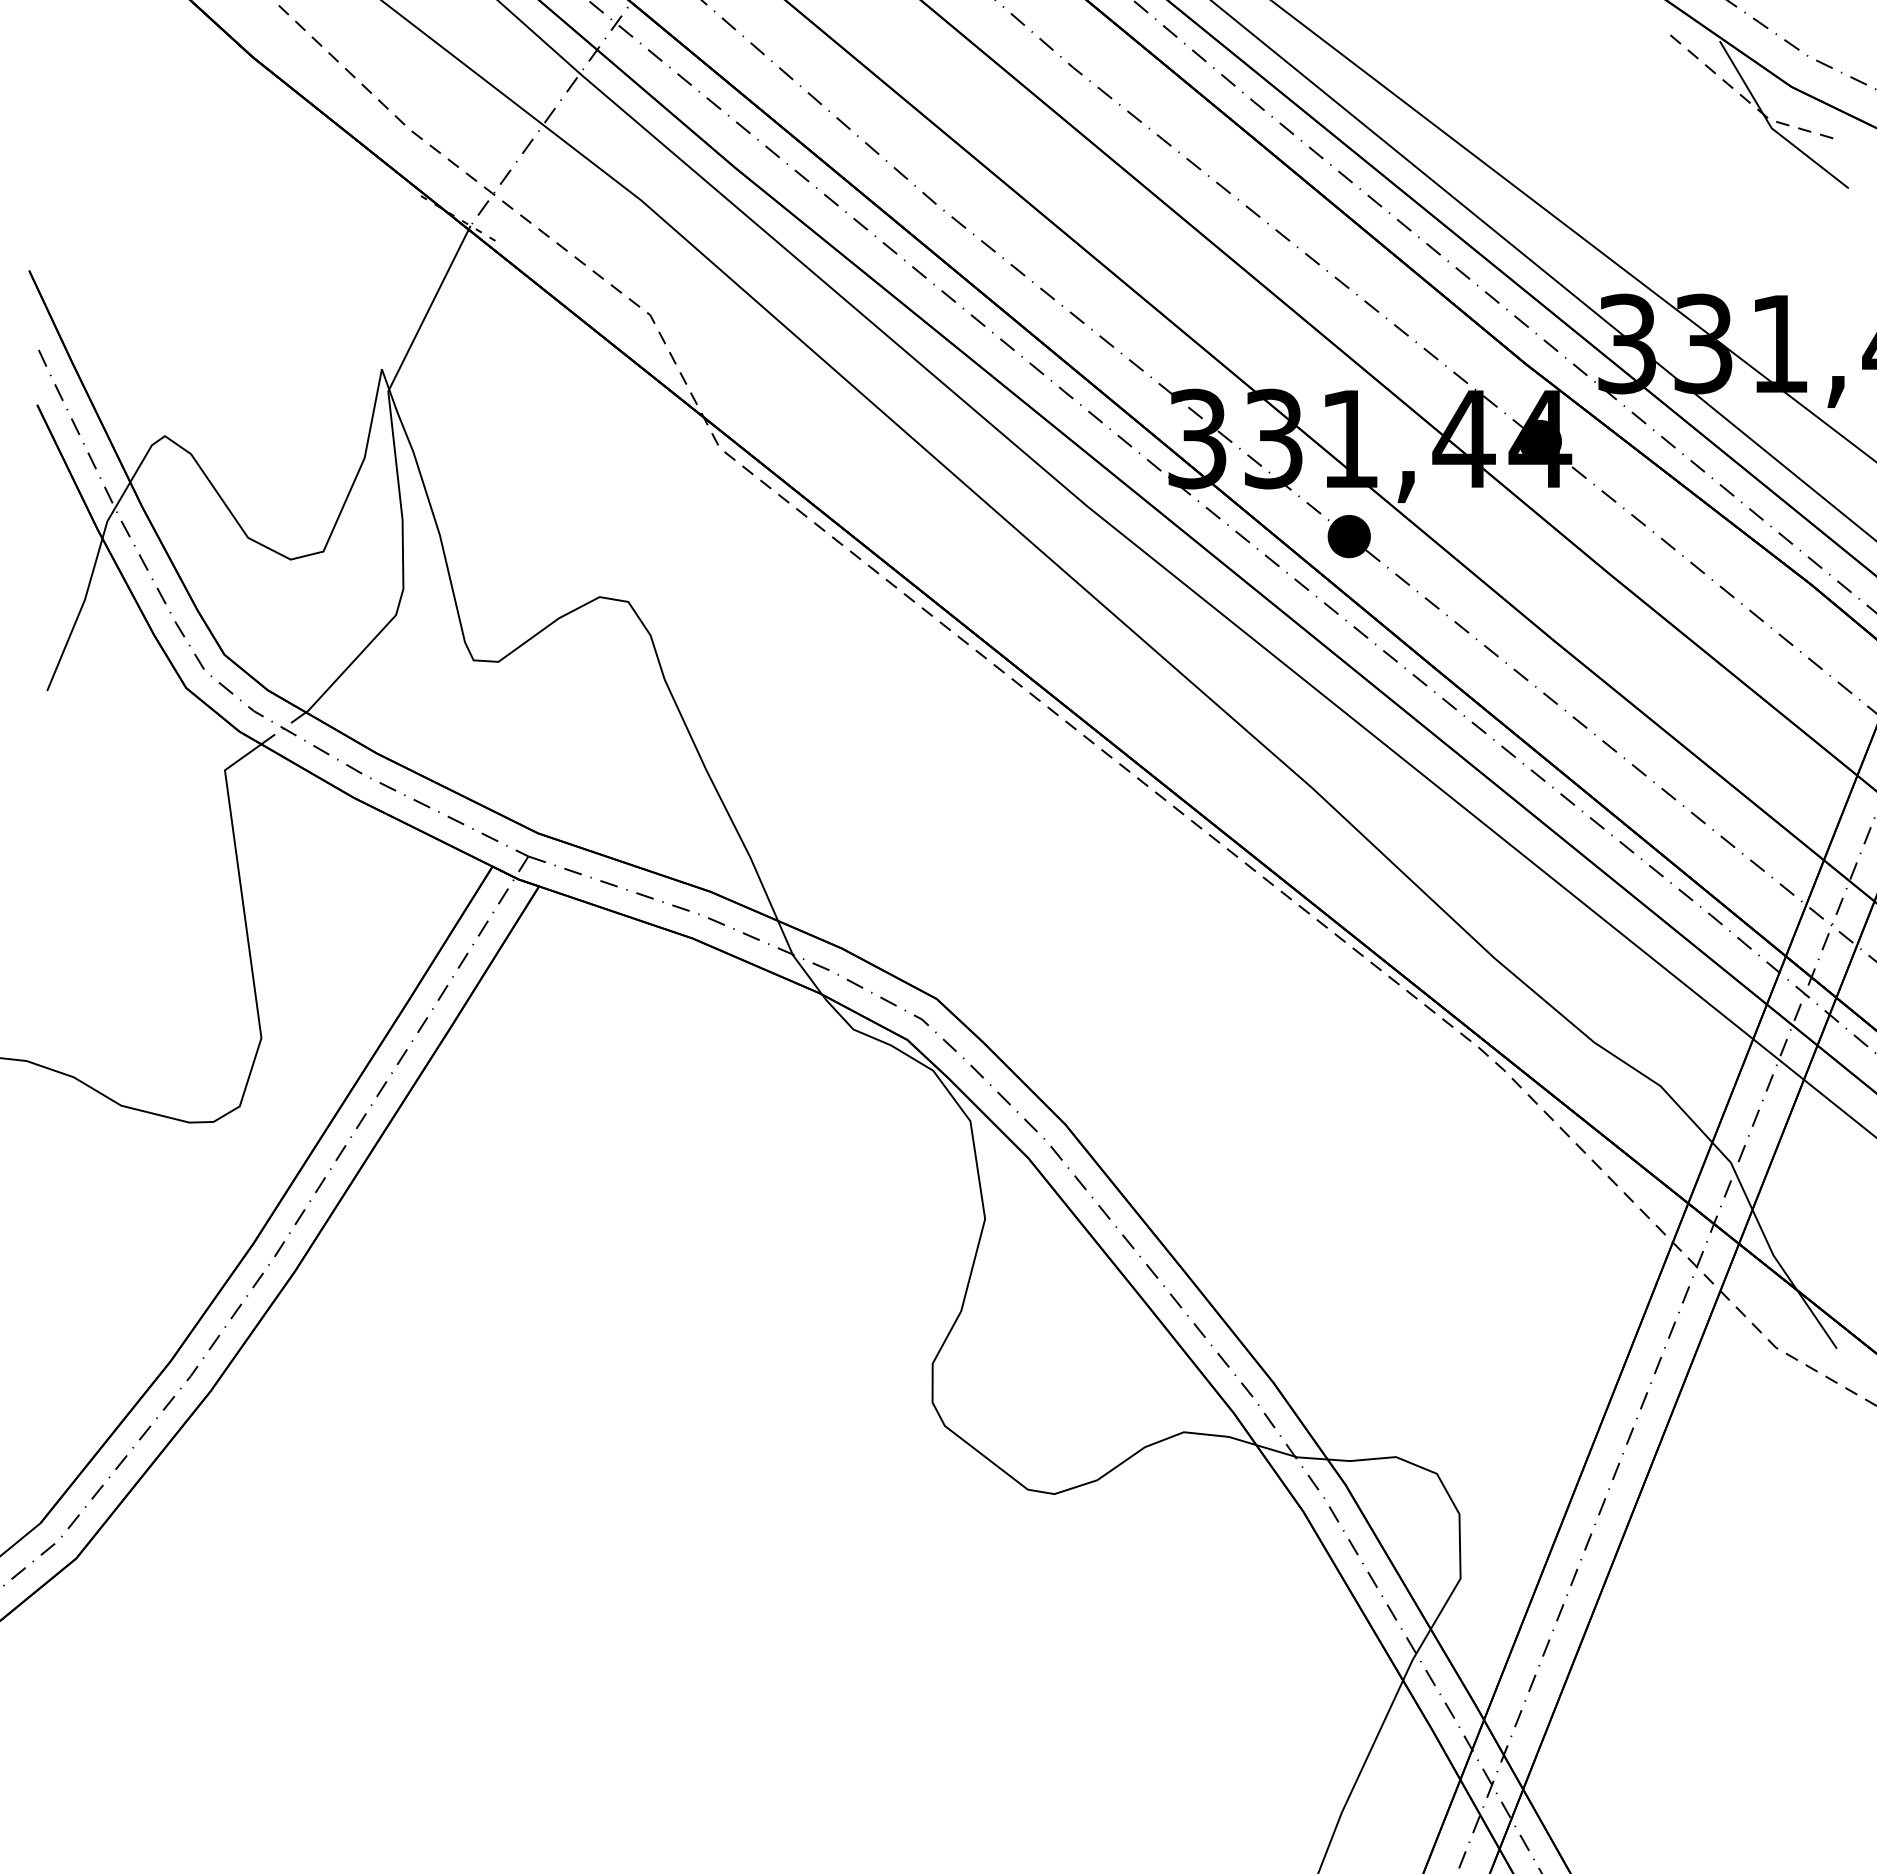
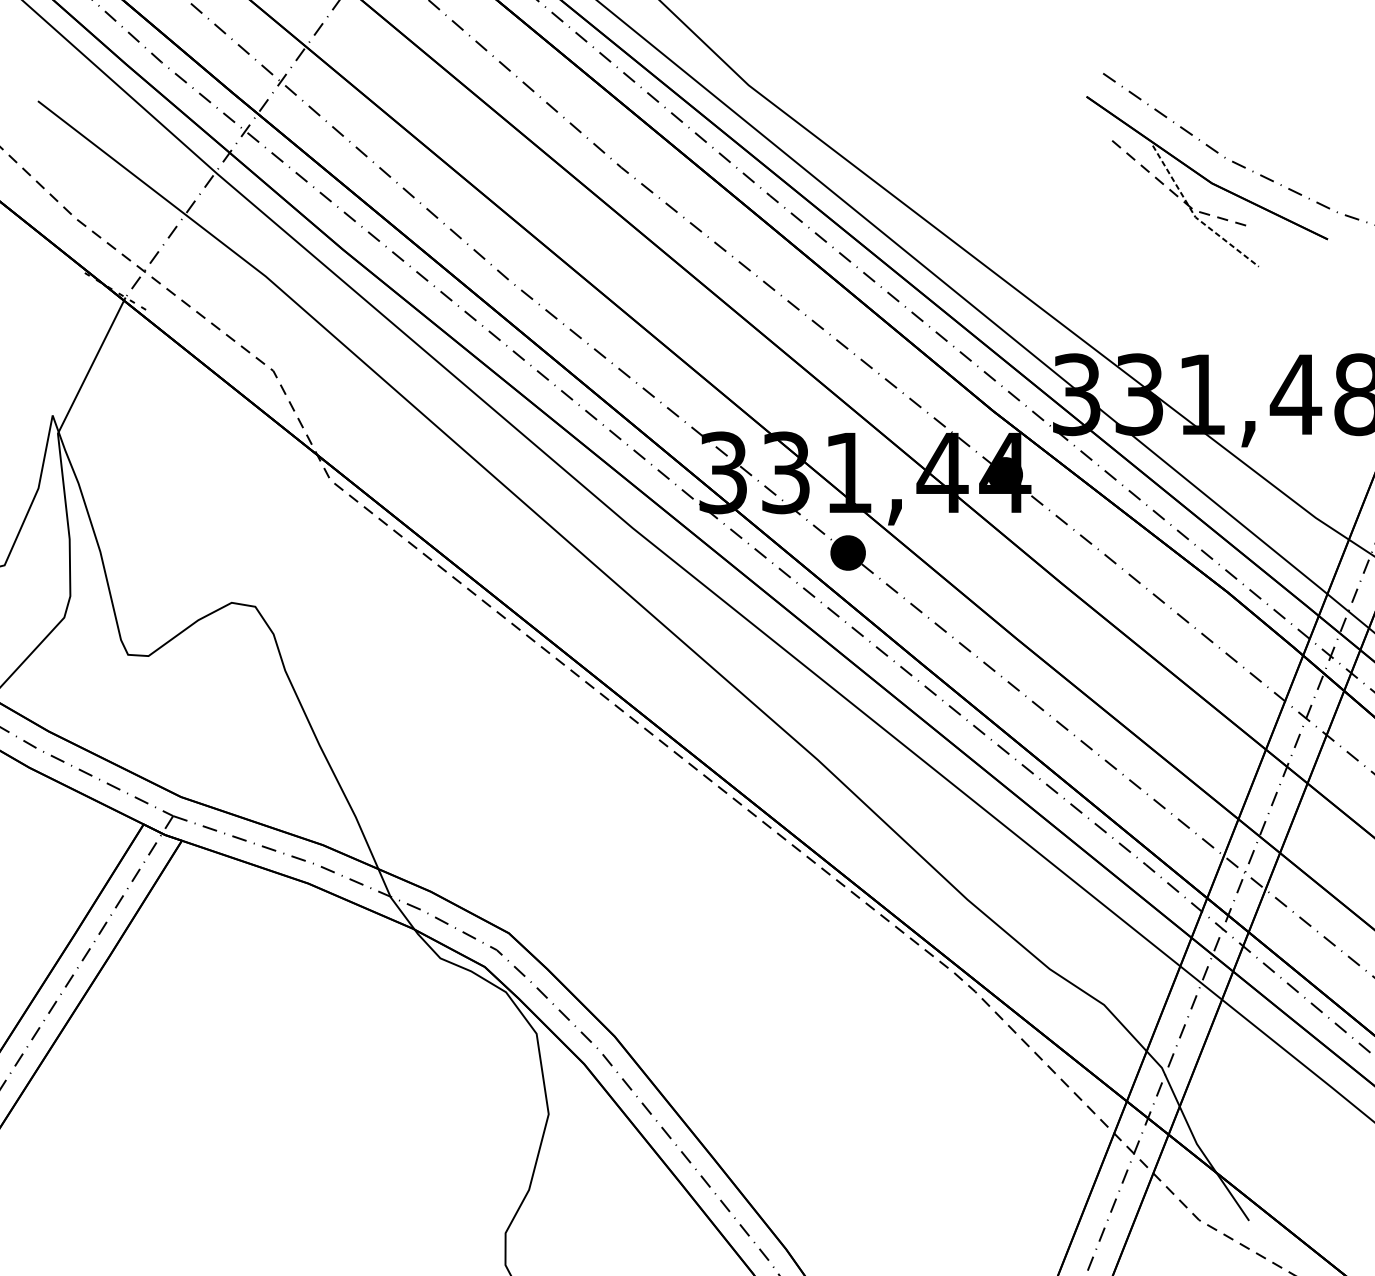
line: (1771, 127) -> (1195, 216), solid -> dashed

